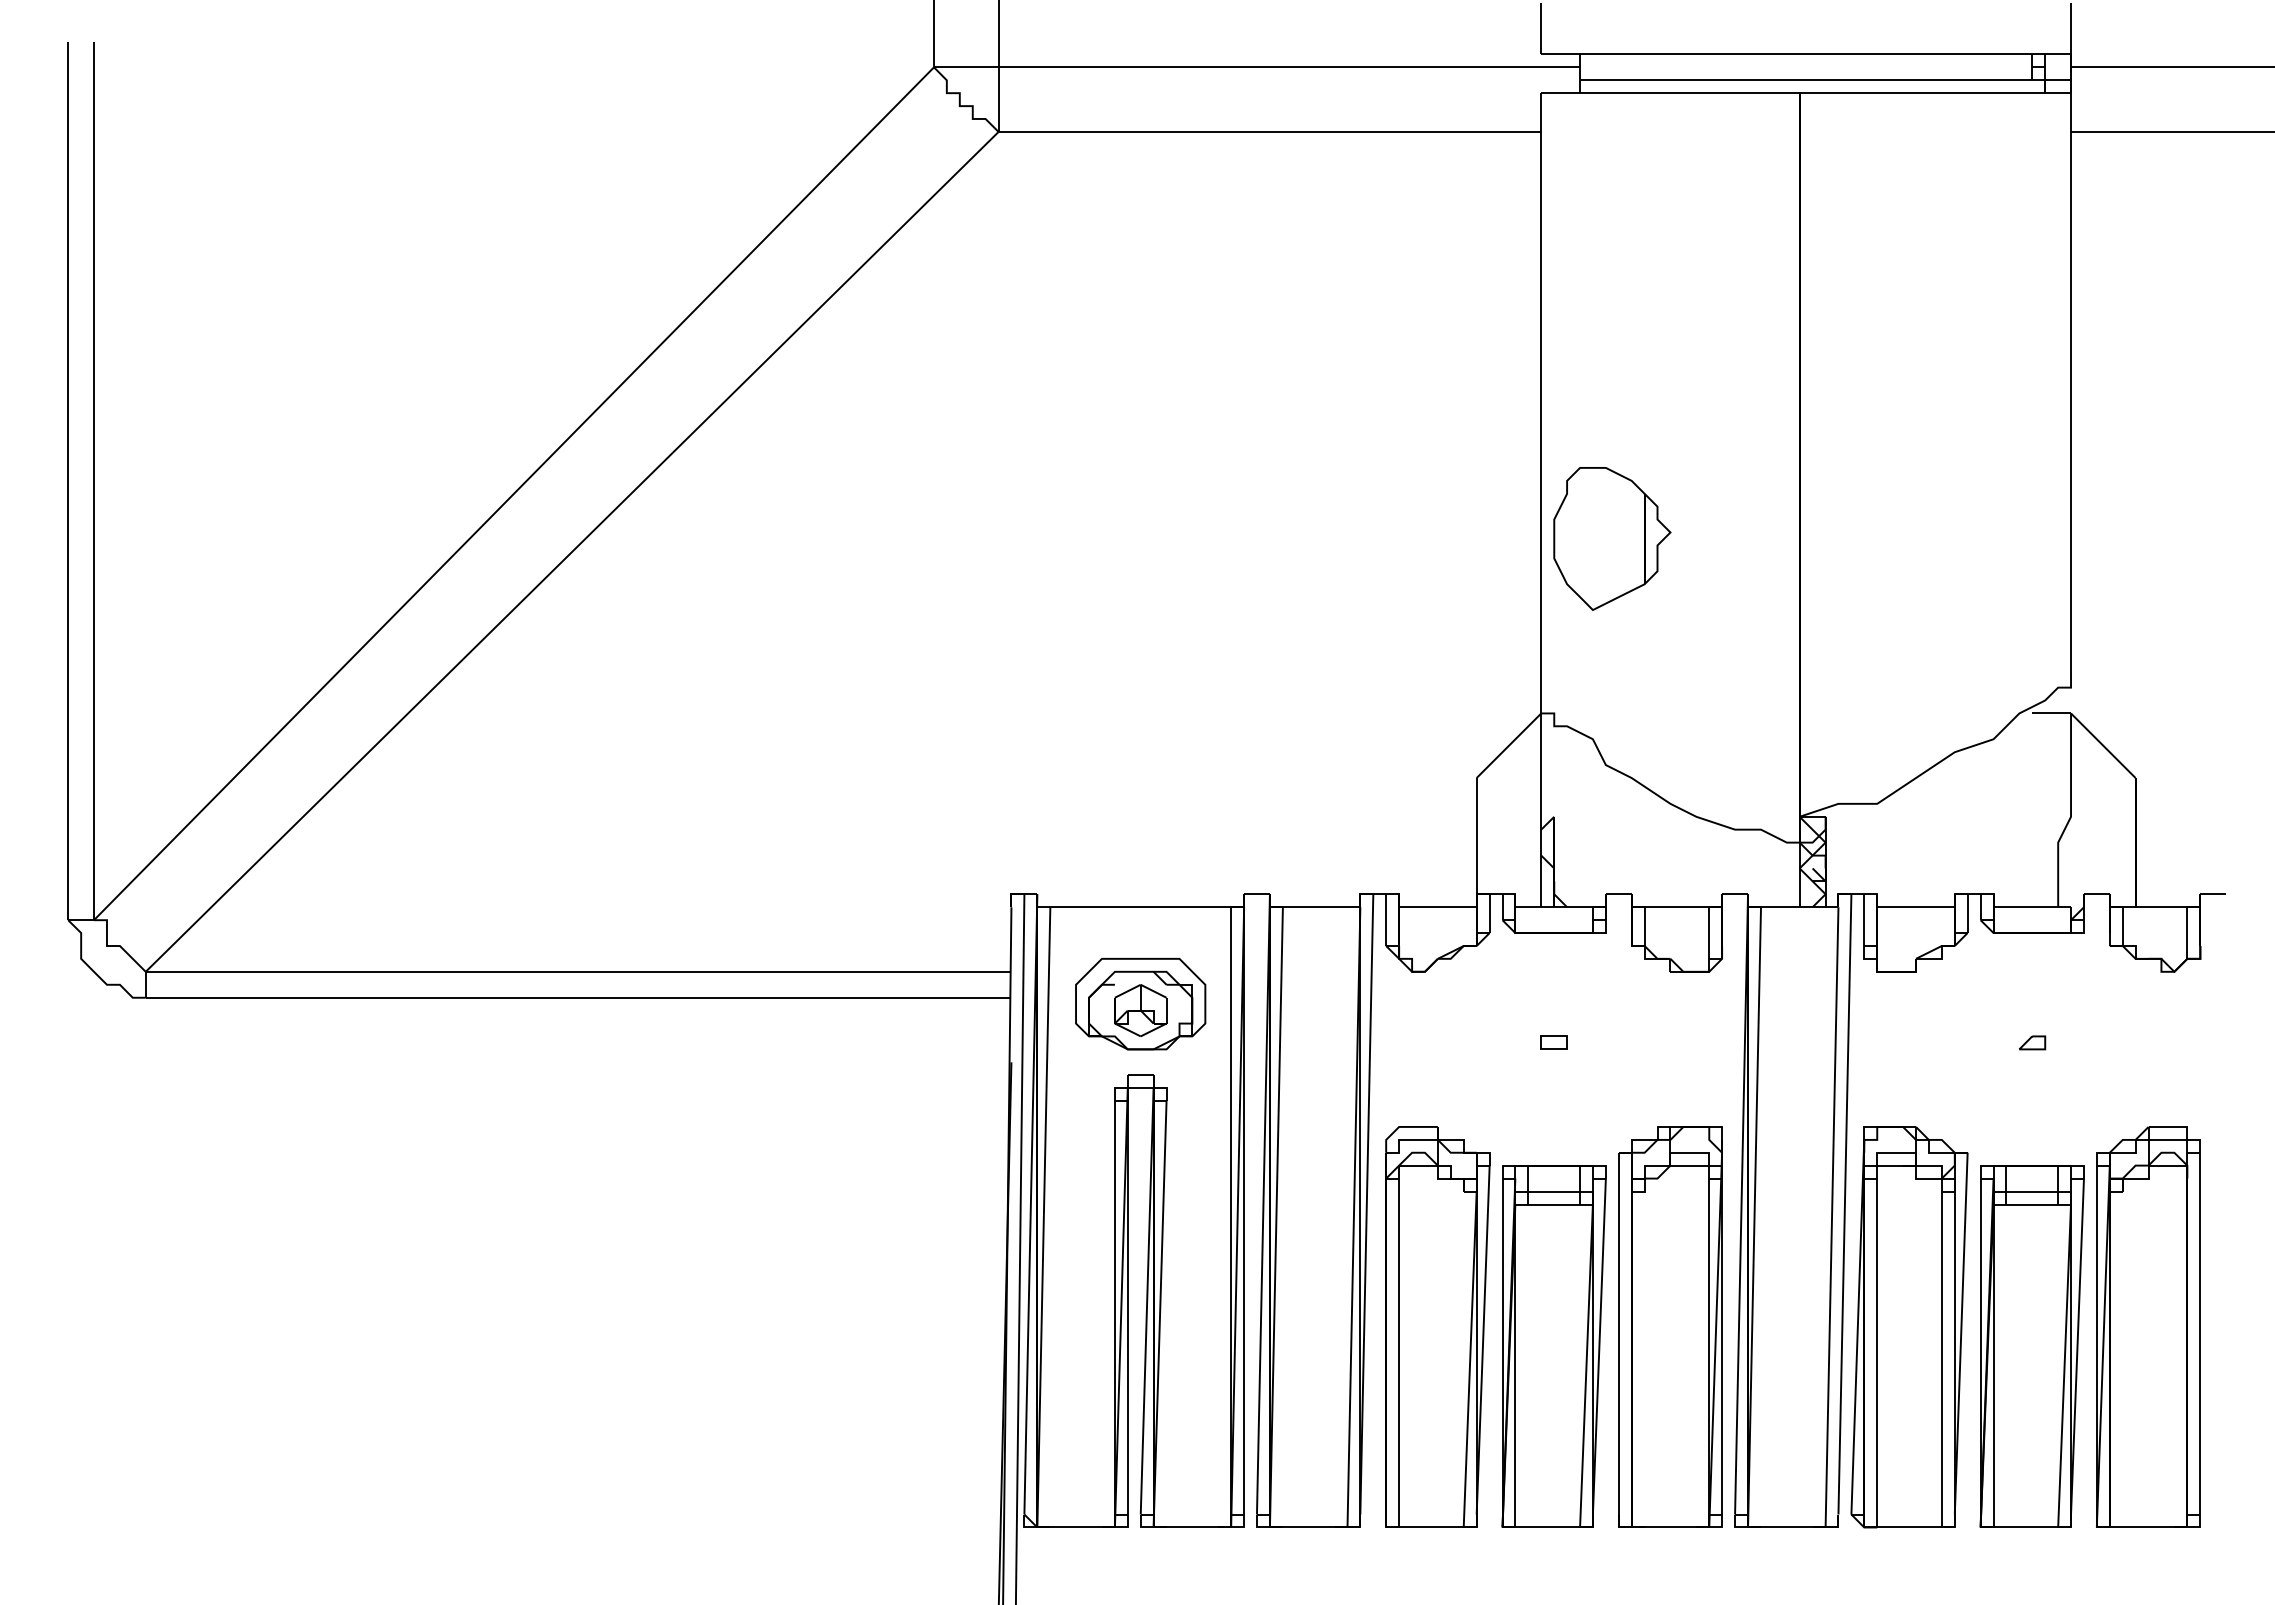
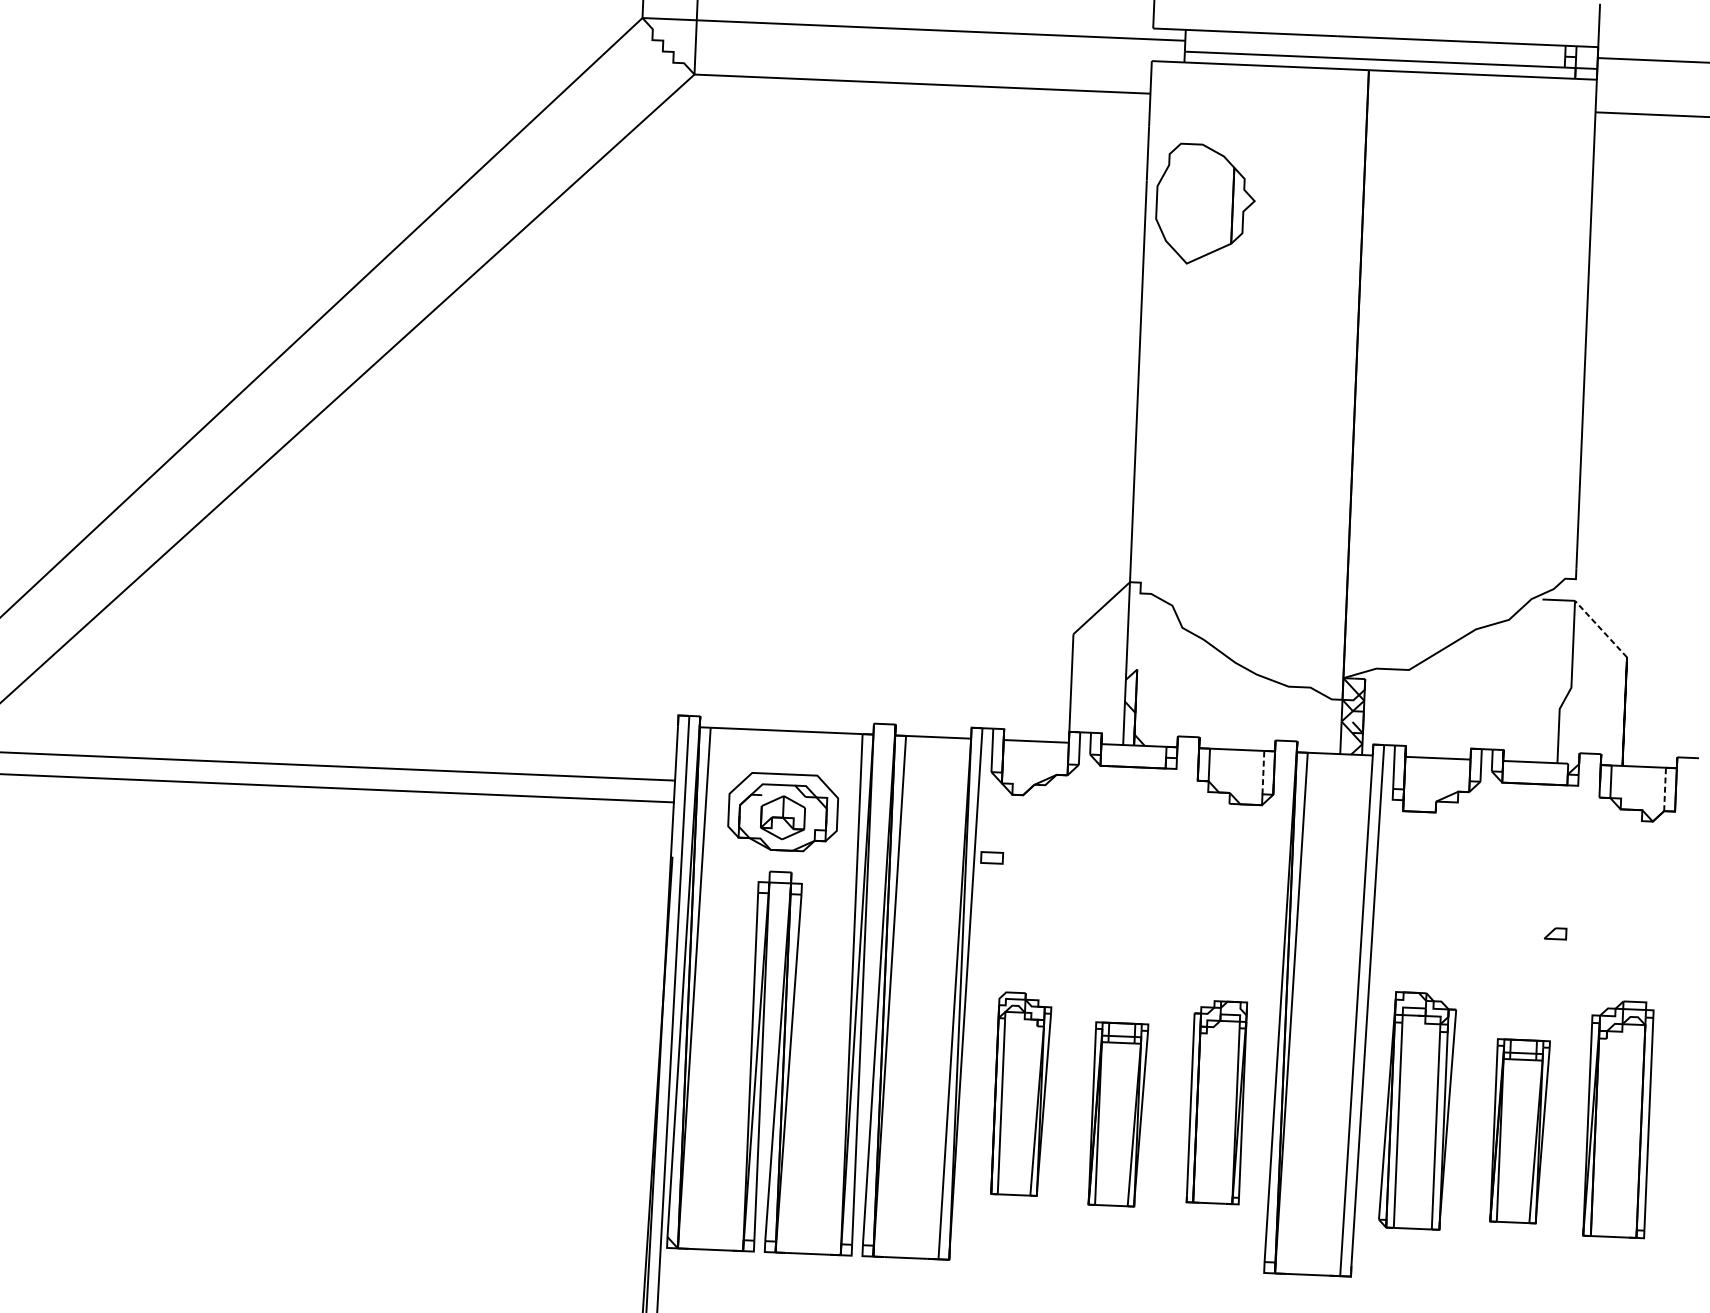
part: (1612, 538) -> (1205, 204), moved
line: (2103, 745) -> (1601, 628), solid -> dashed
line: (1709, 933) -> (1263, 773), solid -> dashed
line: (2187, 933) -> (1665, 789), solid -> dashed
part: (1553, 1042) -> (991, 857), moved
part: (2032, 1042) -> (1555, 933), moved
part: (1437, 1326) -> (1021, 1093), size x0.6
part: (1670, 1326) -> (1216, 1101), size x0.6
part: (2148, 1326) -> (1618, 1118), size x0.7
part: (1909, 1327) -> (1417, 1111), size x0.7
part: (1553, 1346) -> (1117, 1114), size x0.6
part: (2031, 1346) -> (1519, 1131), size x0.6

